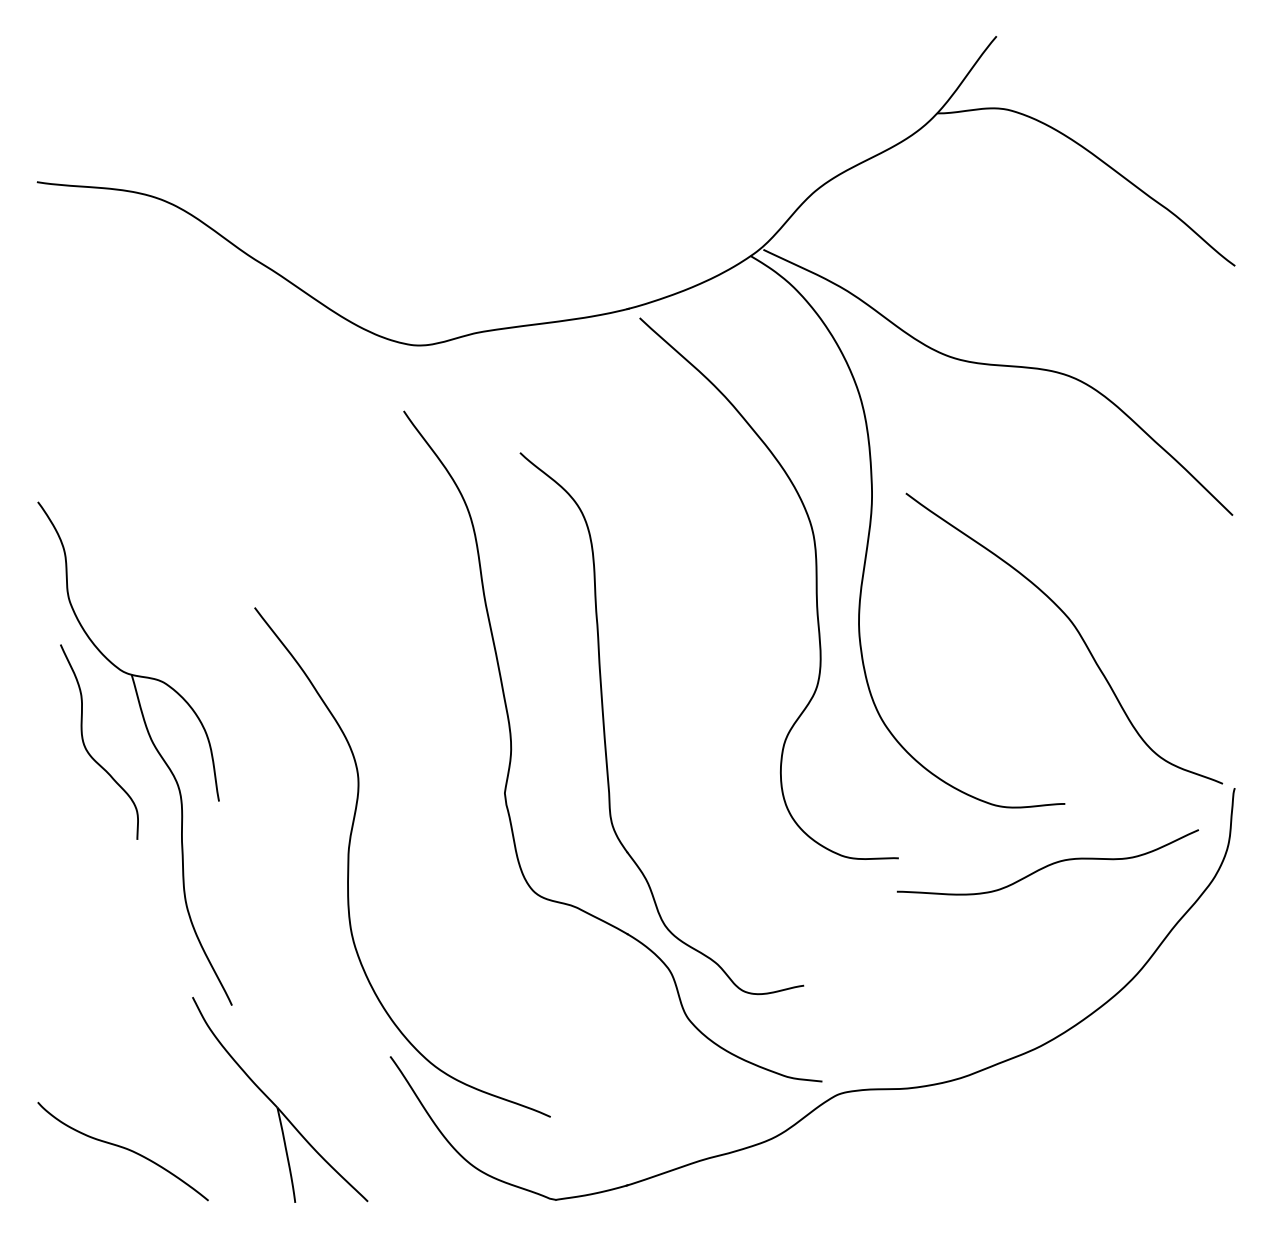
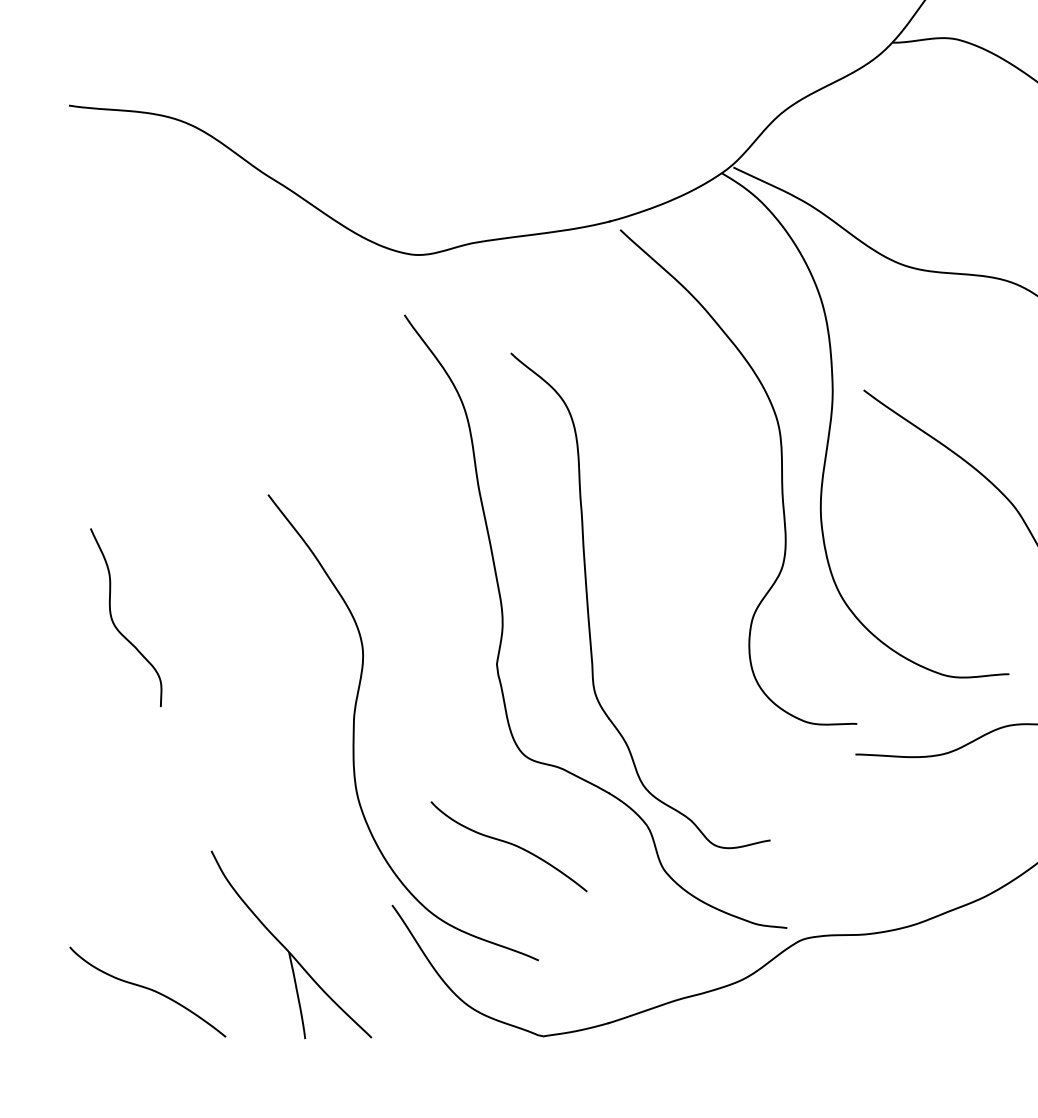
part: (152, 744) -> (174, 619), removed
curve: (517, 989) -> (508, 843), added

